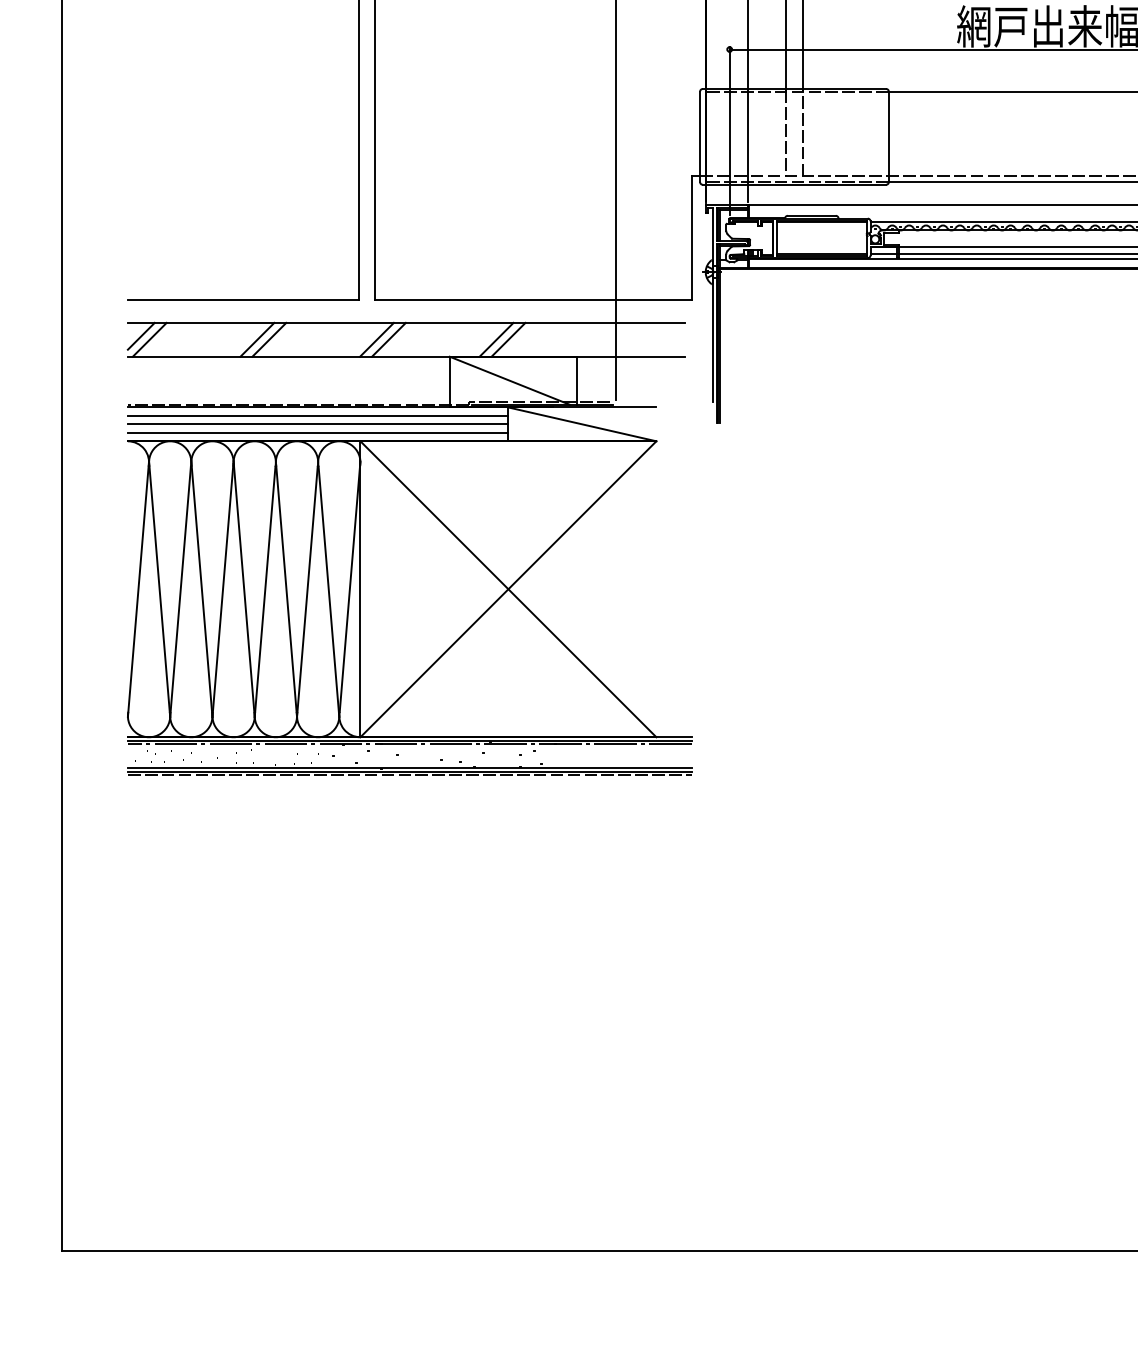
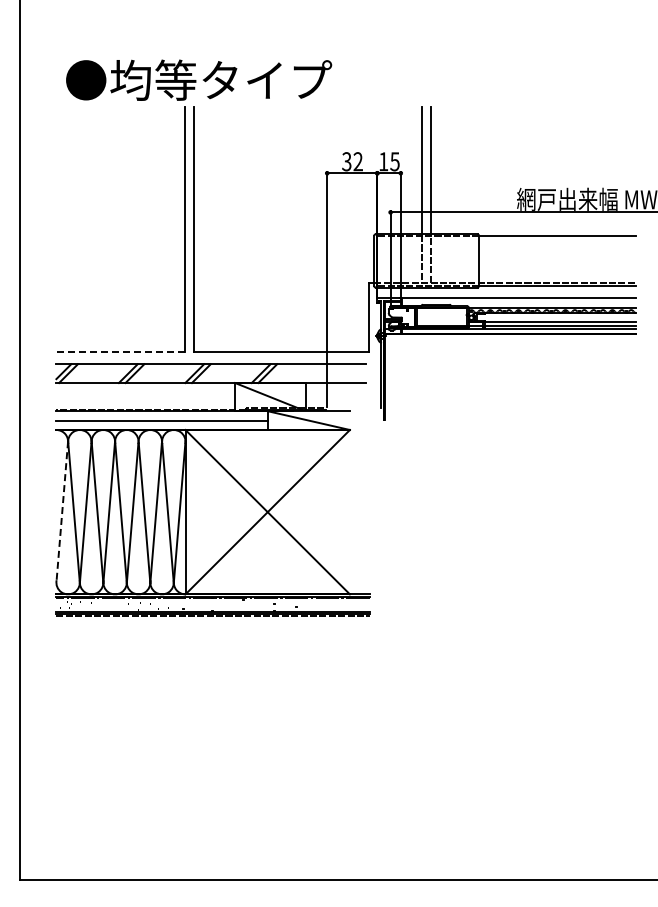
line: (243, 299) -> (120, 351), solid -> dashed
line: (317, 415) -> (161, 415), removed
line: (317, 433) -> (161, 425), removed
line: (138, 589) -> (62, 512), solid -> dashed

